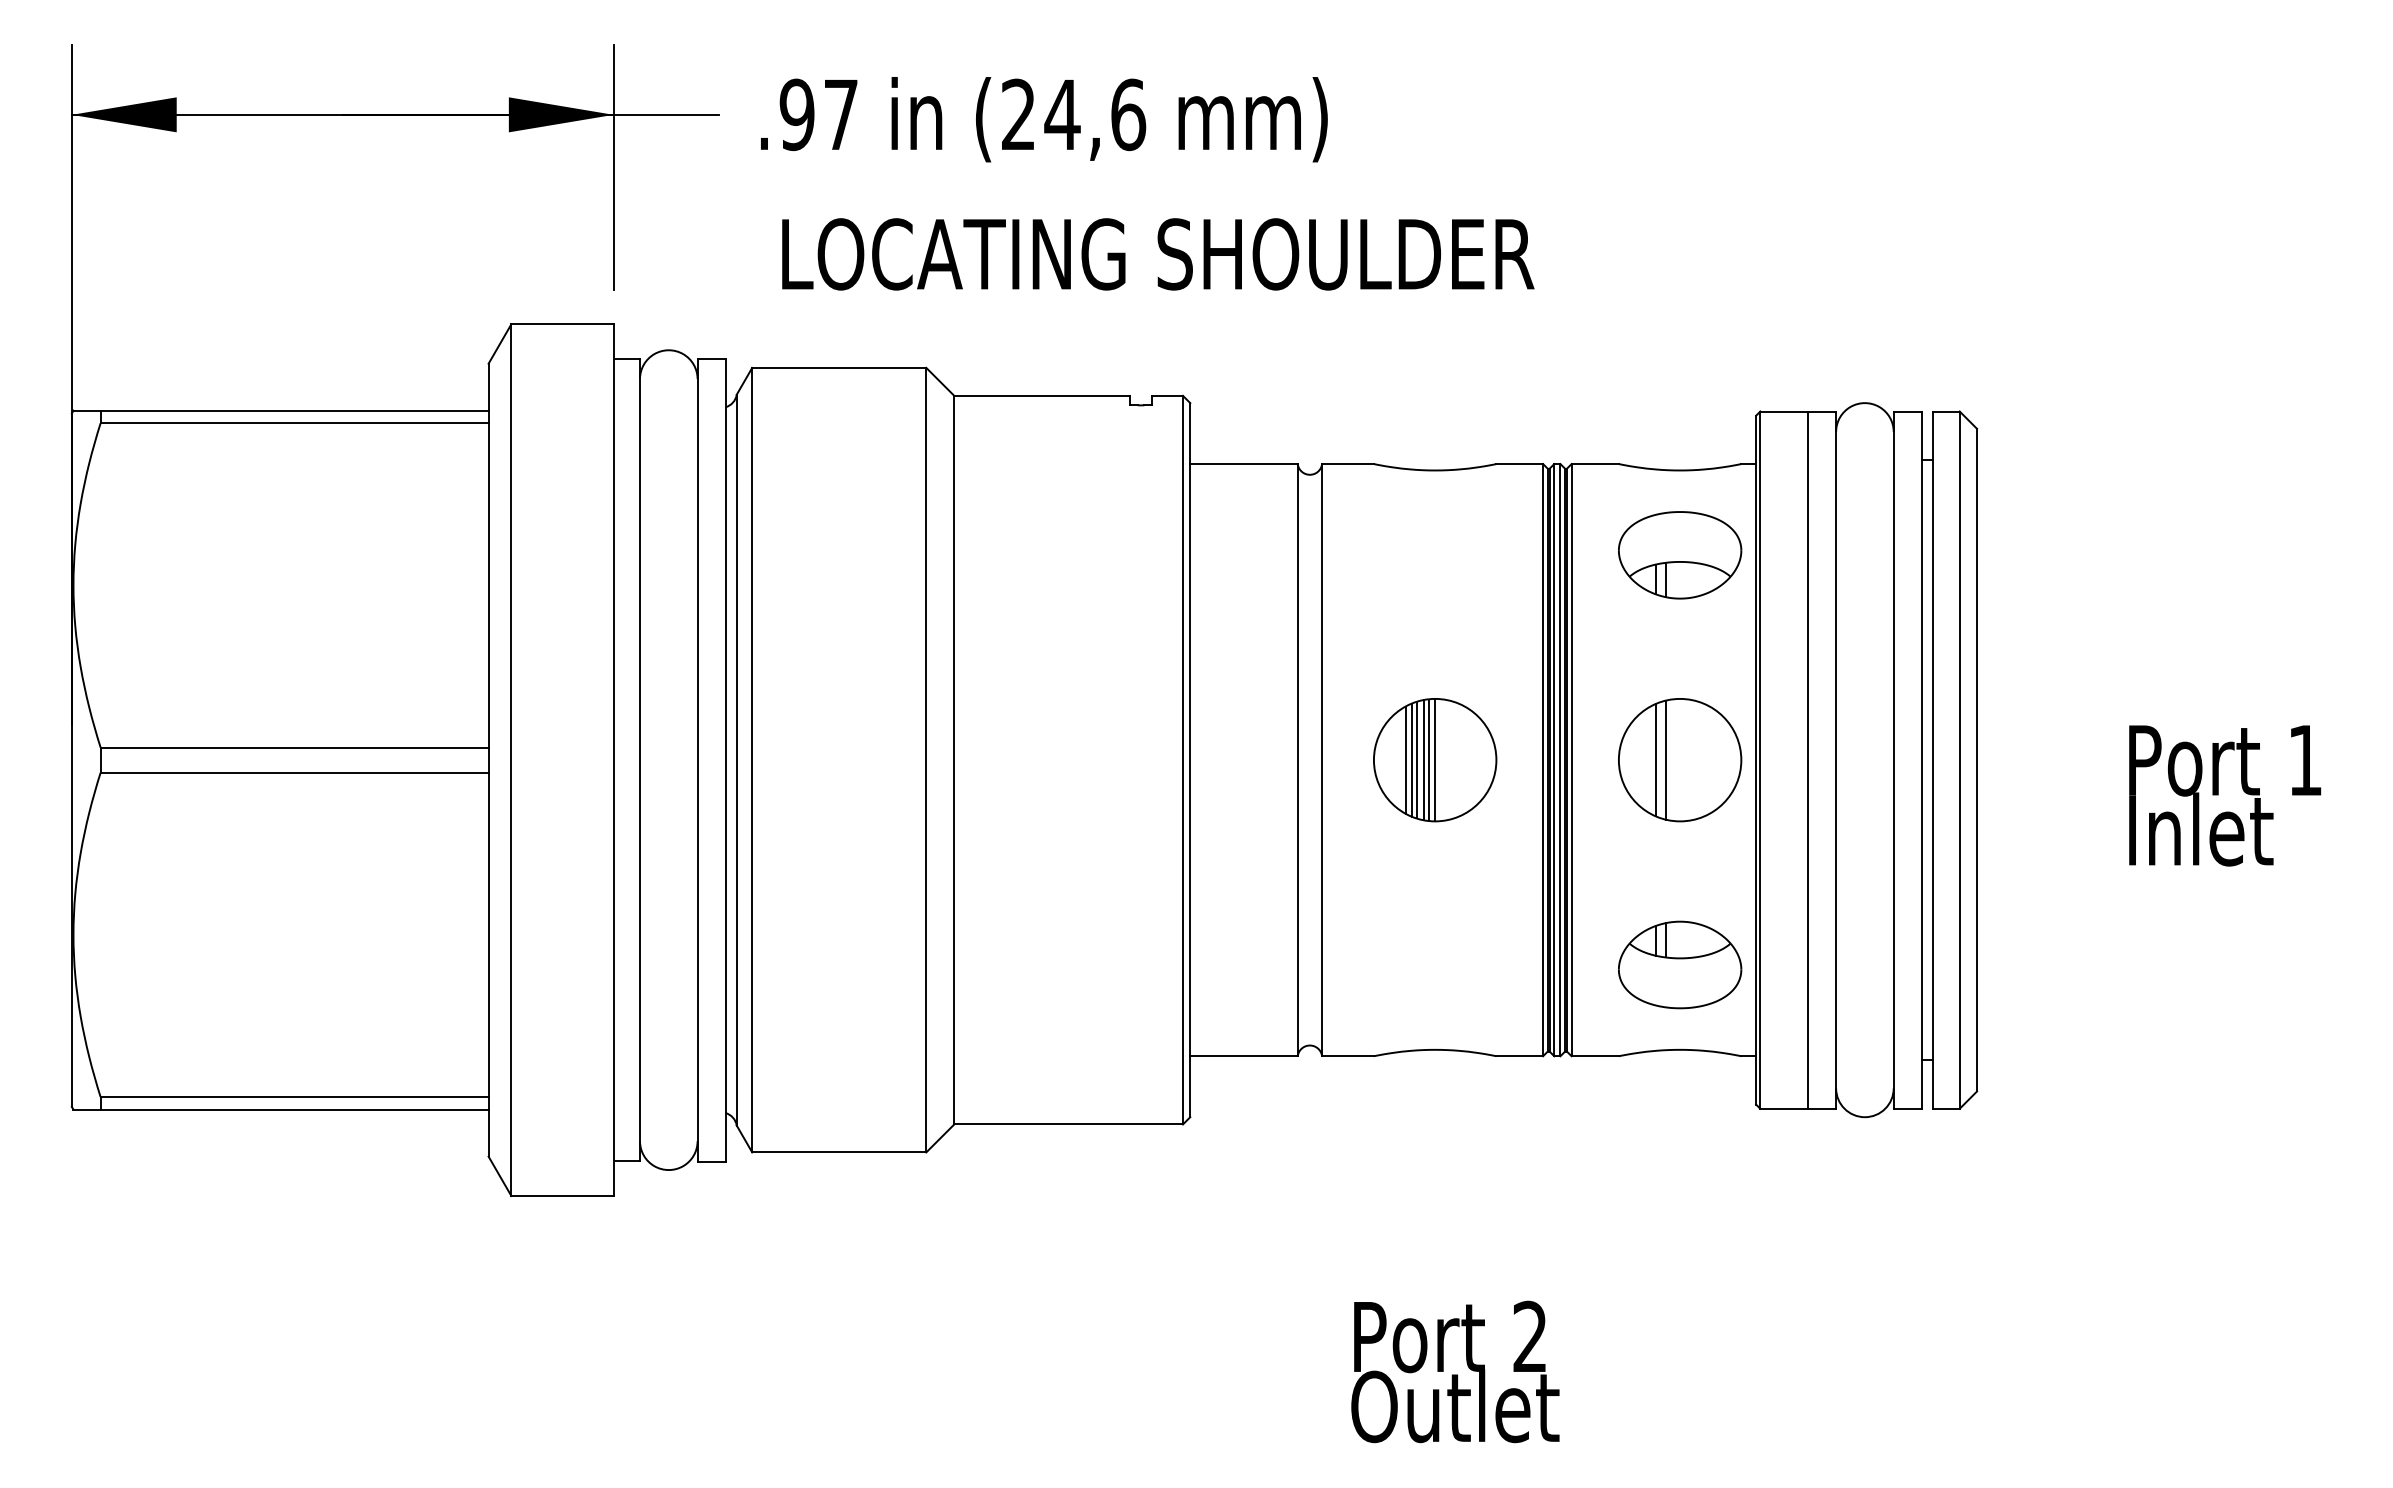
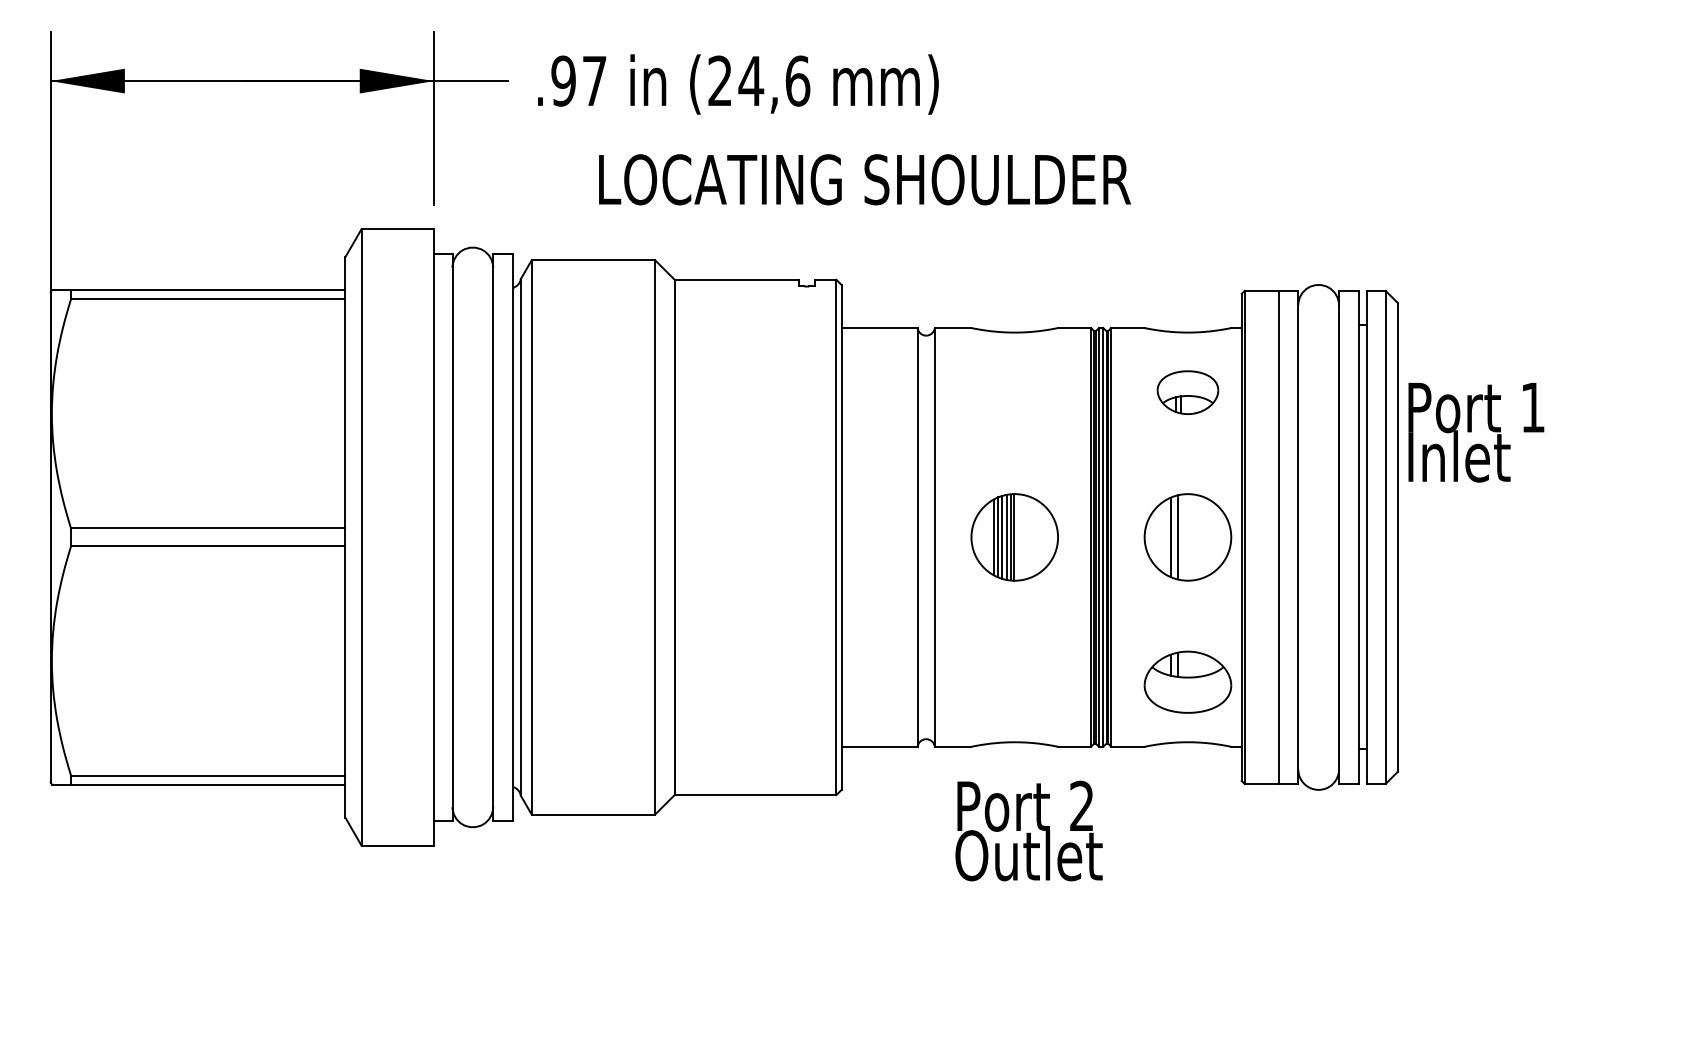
text: (1157, 253) -> (864, 179), moved
part: (1679, 555) -> (1187, 392), size x0.7
text: (2225, 795) -> (1476, 432), moved
text: (1454, 1371) -> (1028, 830), moved

